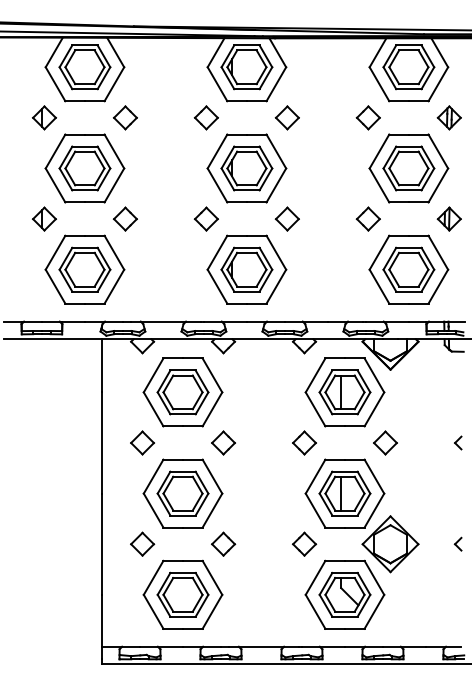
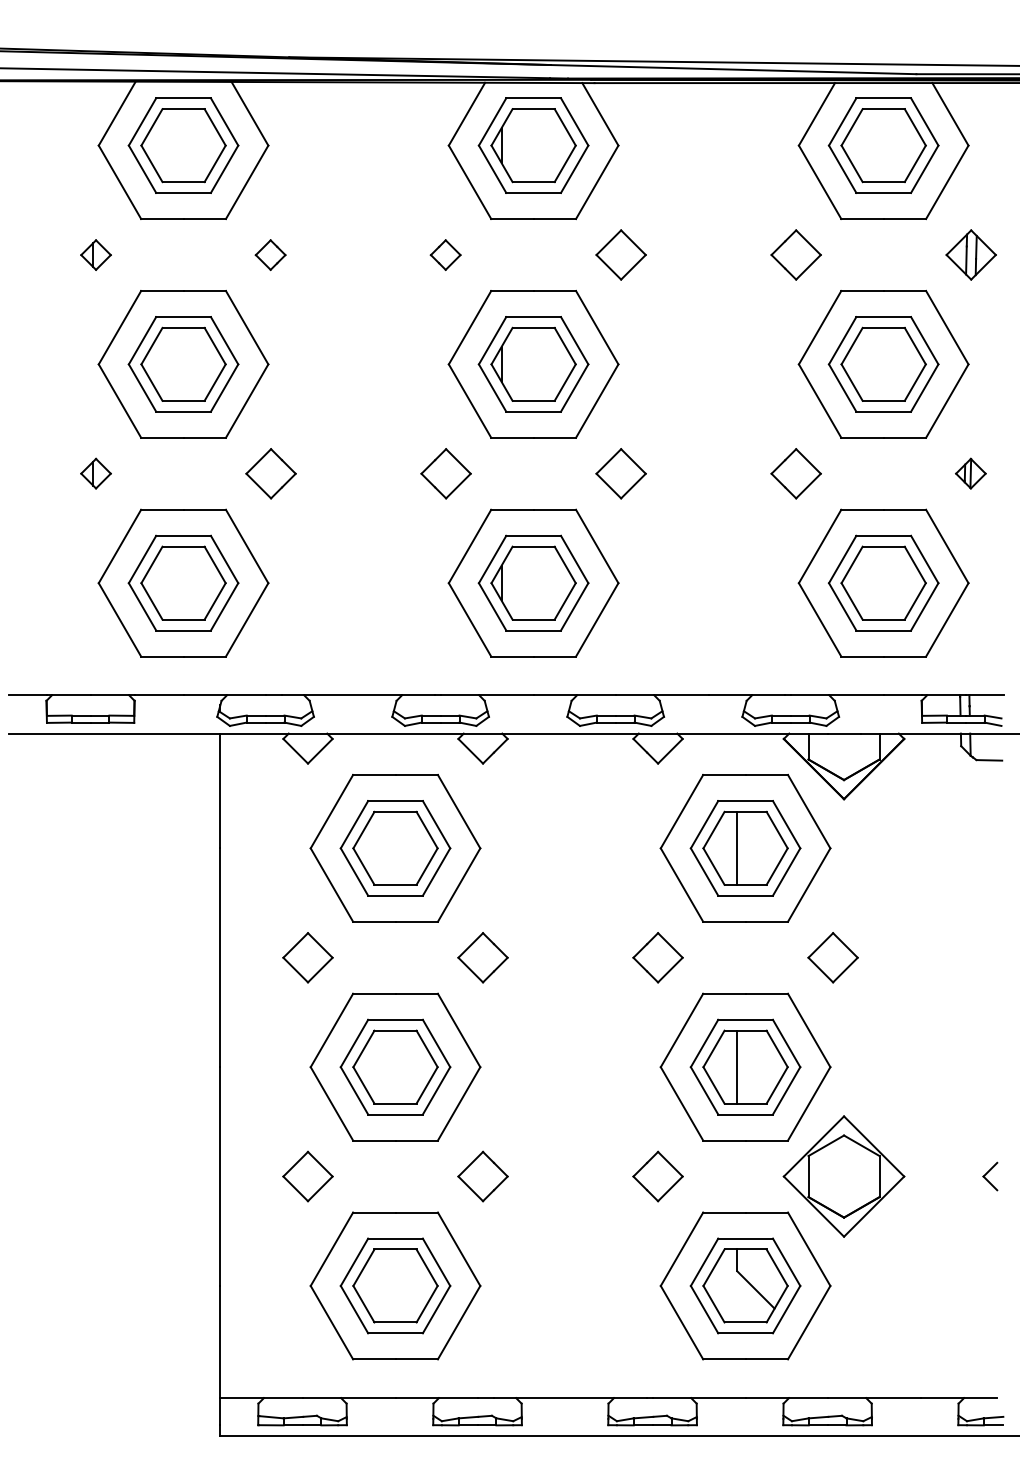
part: (44, 117) -> (96, 254), size x0.6
part: (124, 117) -> (268, 254), size x0.6
part: (205, 117) -> (444, 254), size x0.6
part: (44, 218) -> (96, 472), size x0.6
part: (448, 218) -> (969, 472), size x0.6
part: (458, 442) -> (990, 956), removed

